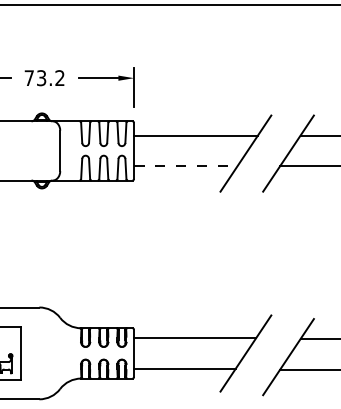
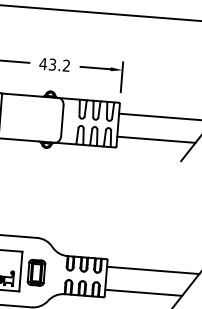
text: (29, 77) -> (43, 63), 73.2 -> 43.2
line: (185, 166) -> (156, 140), dashed -> solid
part: (41, 352) -> (36, 272), added

